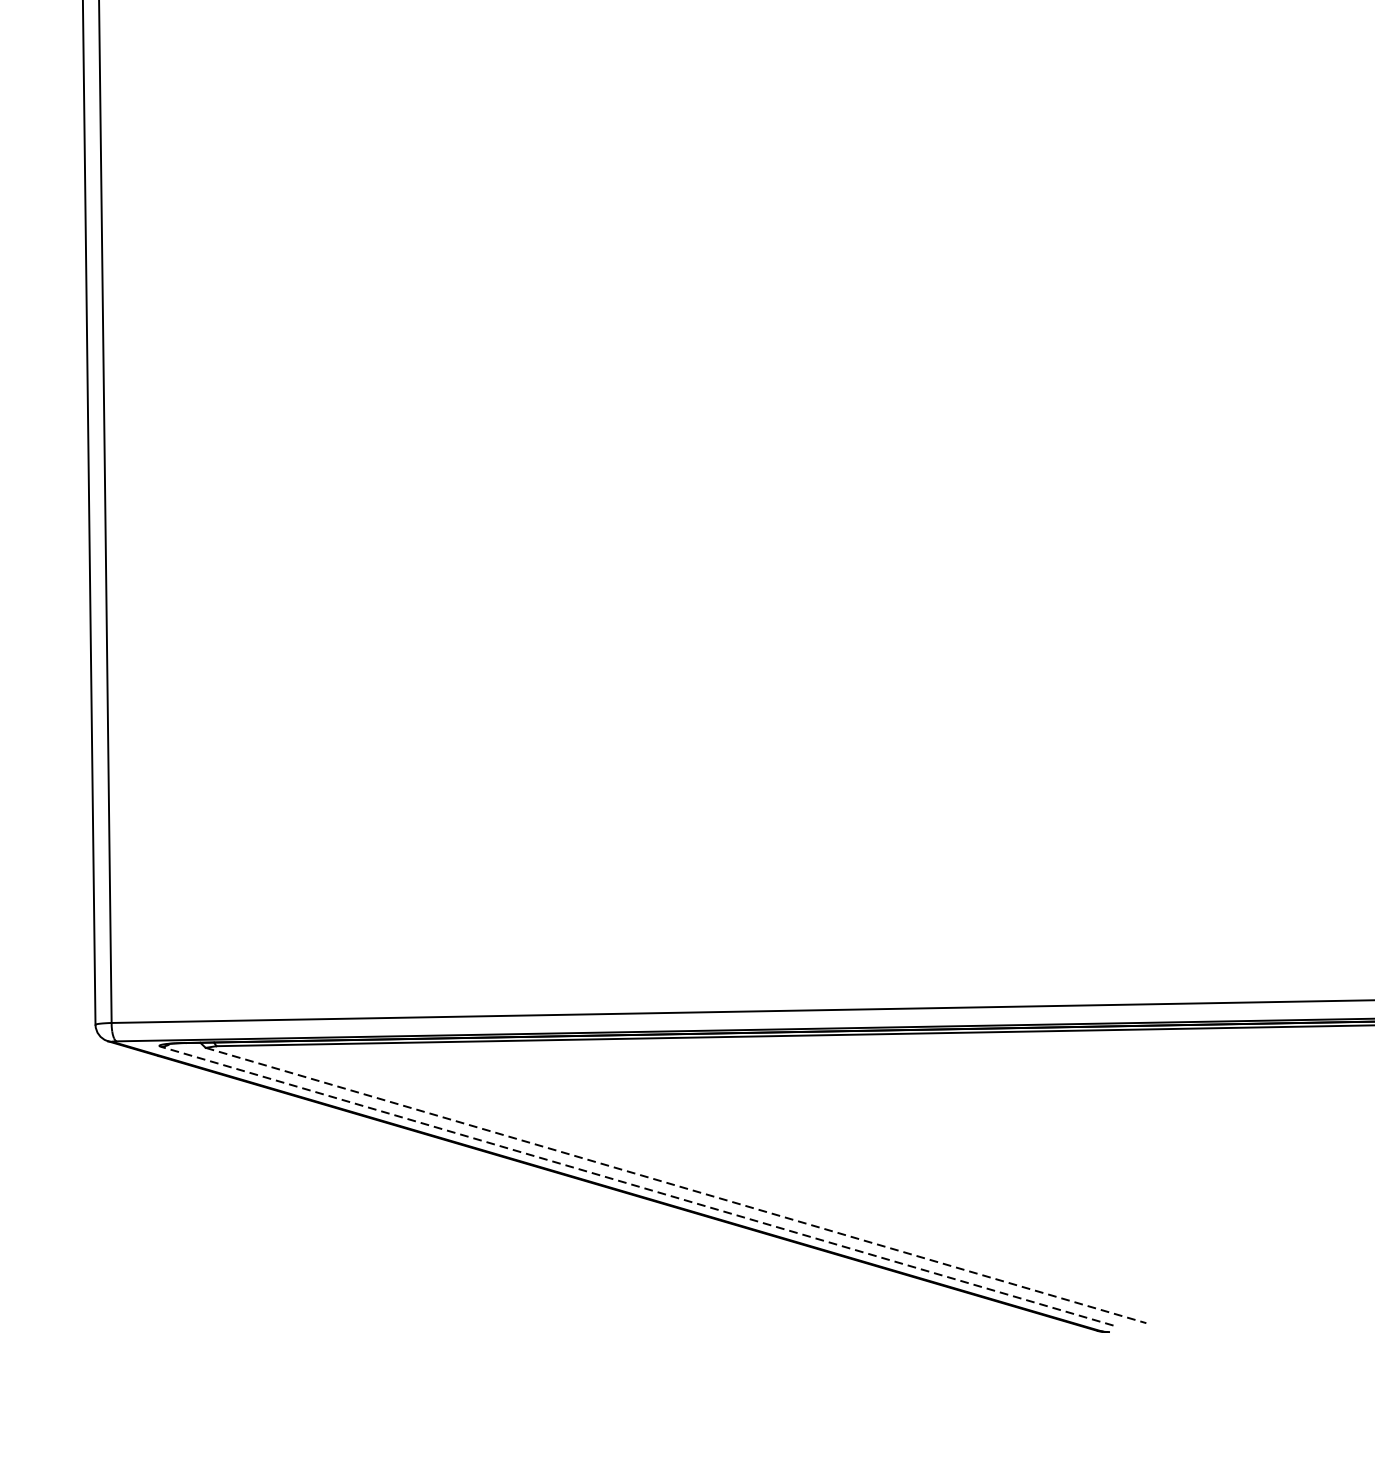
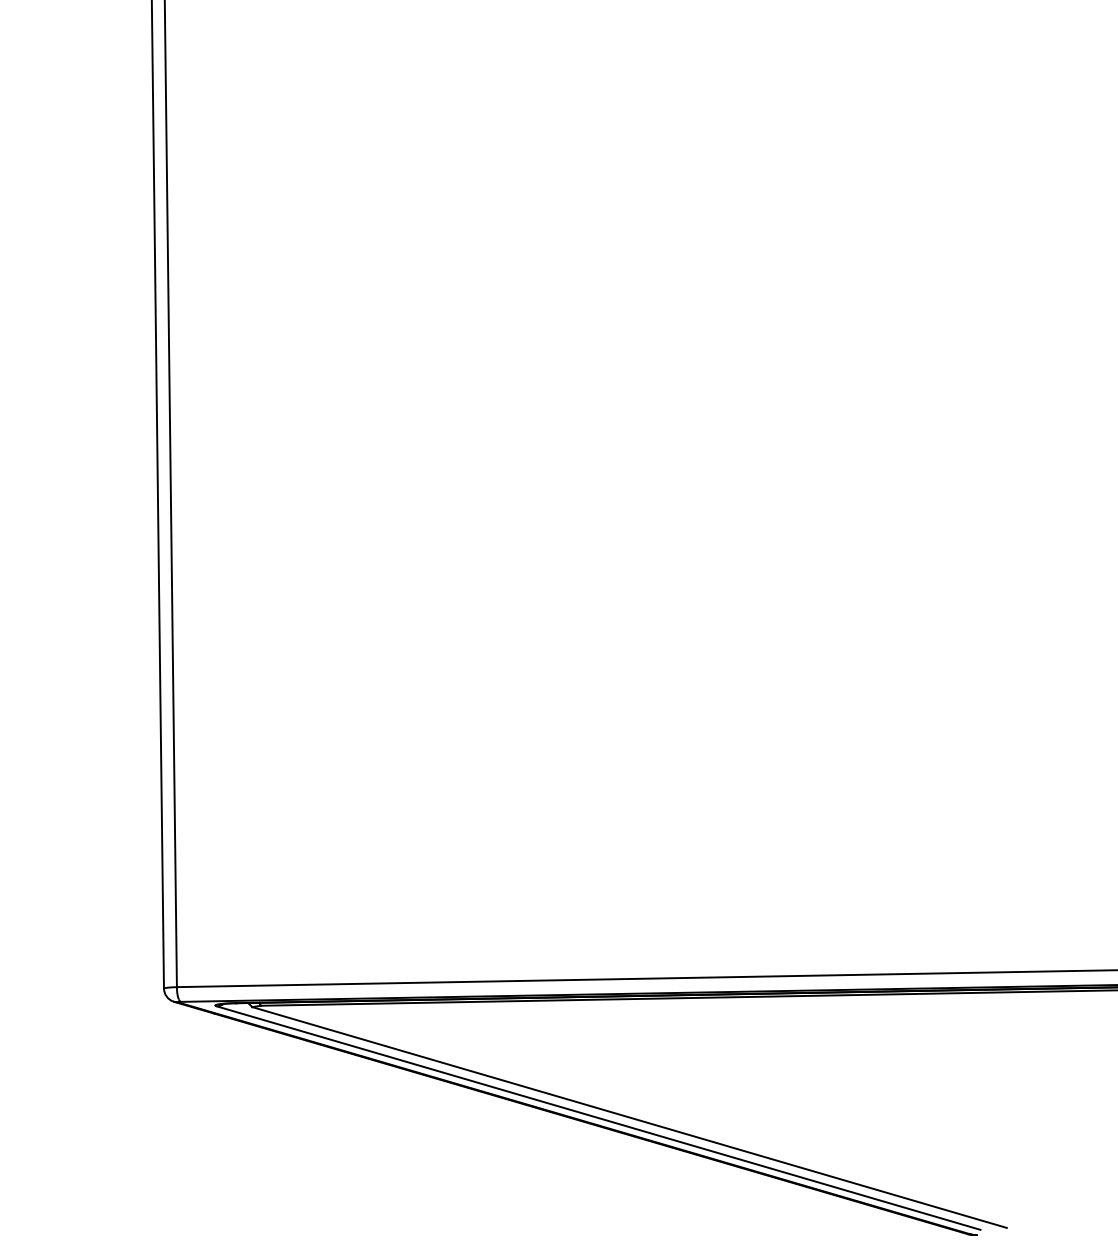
line: (677, 1185) -> (630, 1117), dashed -> solid
line: (637, 1186) -> (598, 1118), dashed -> solid

